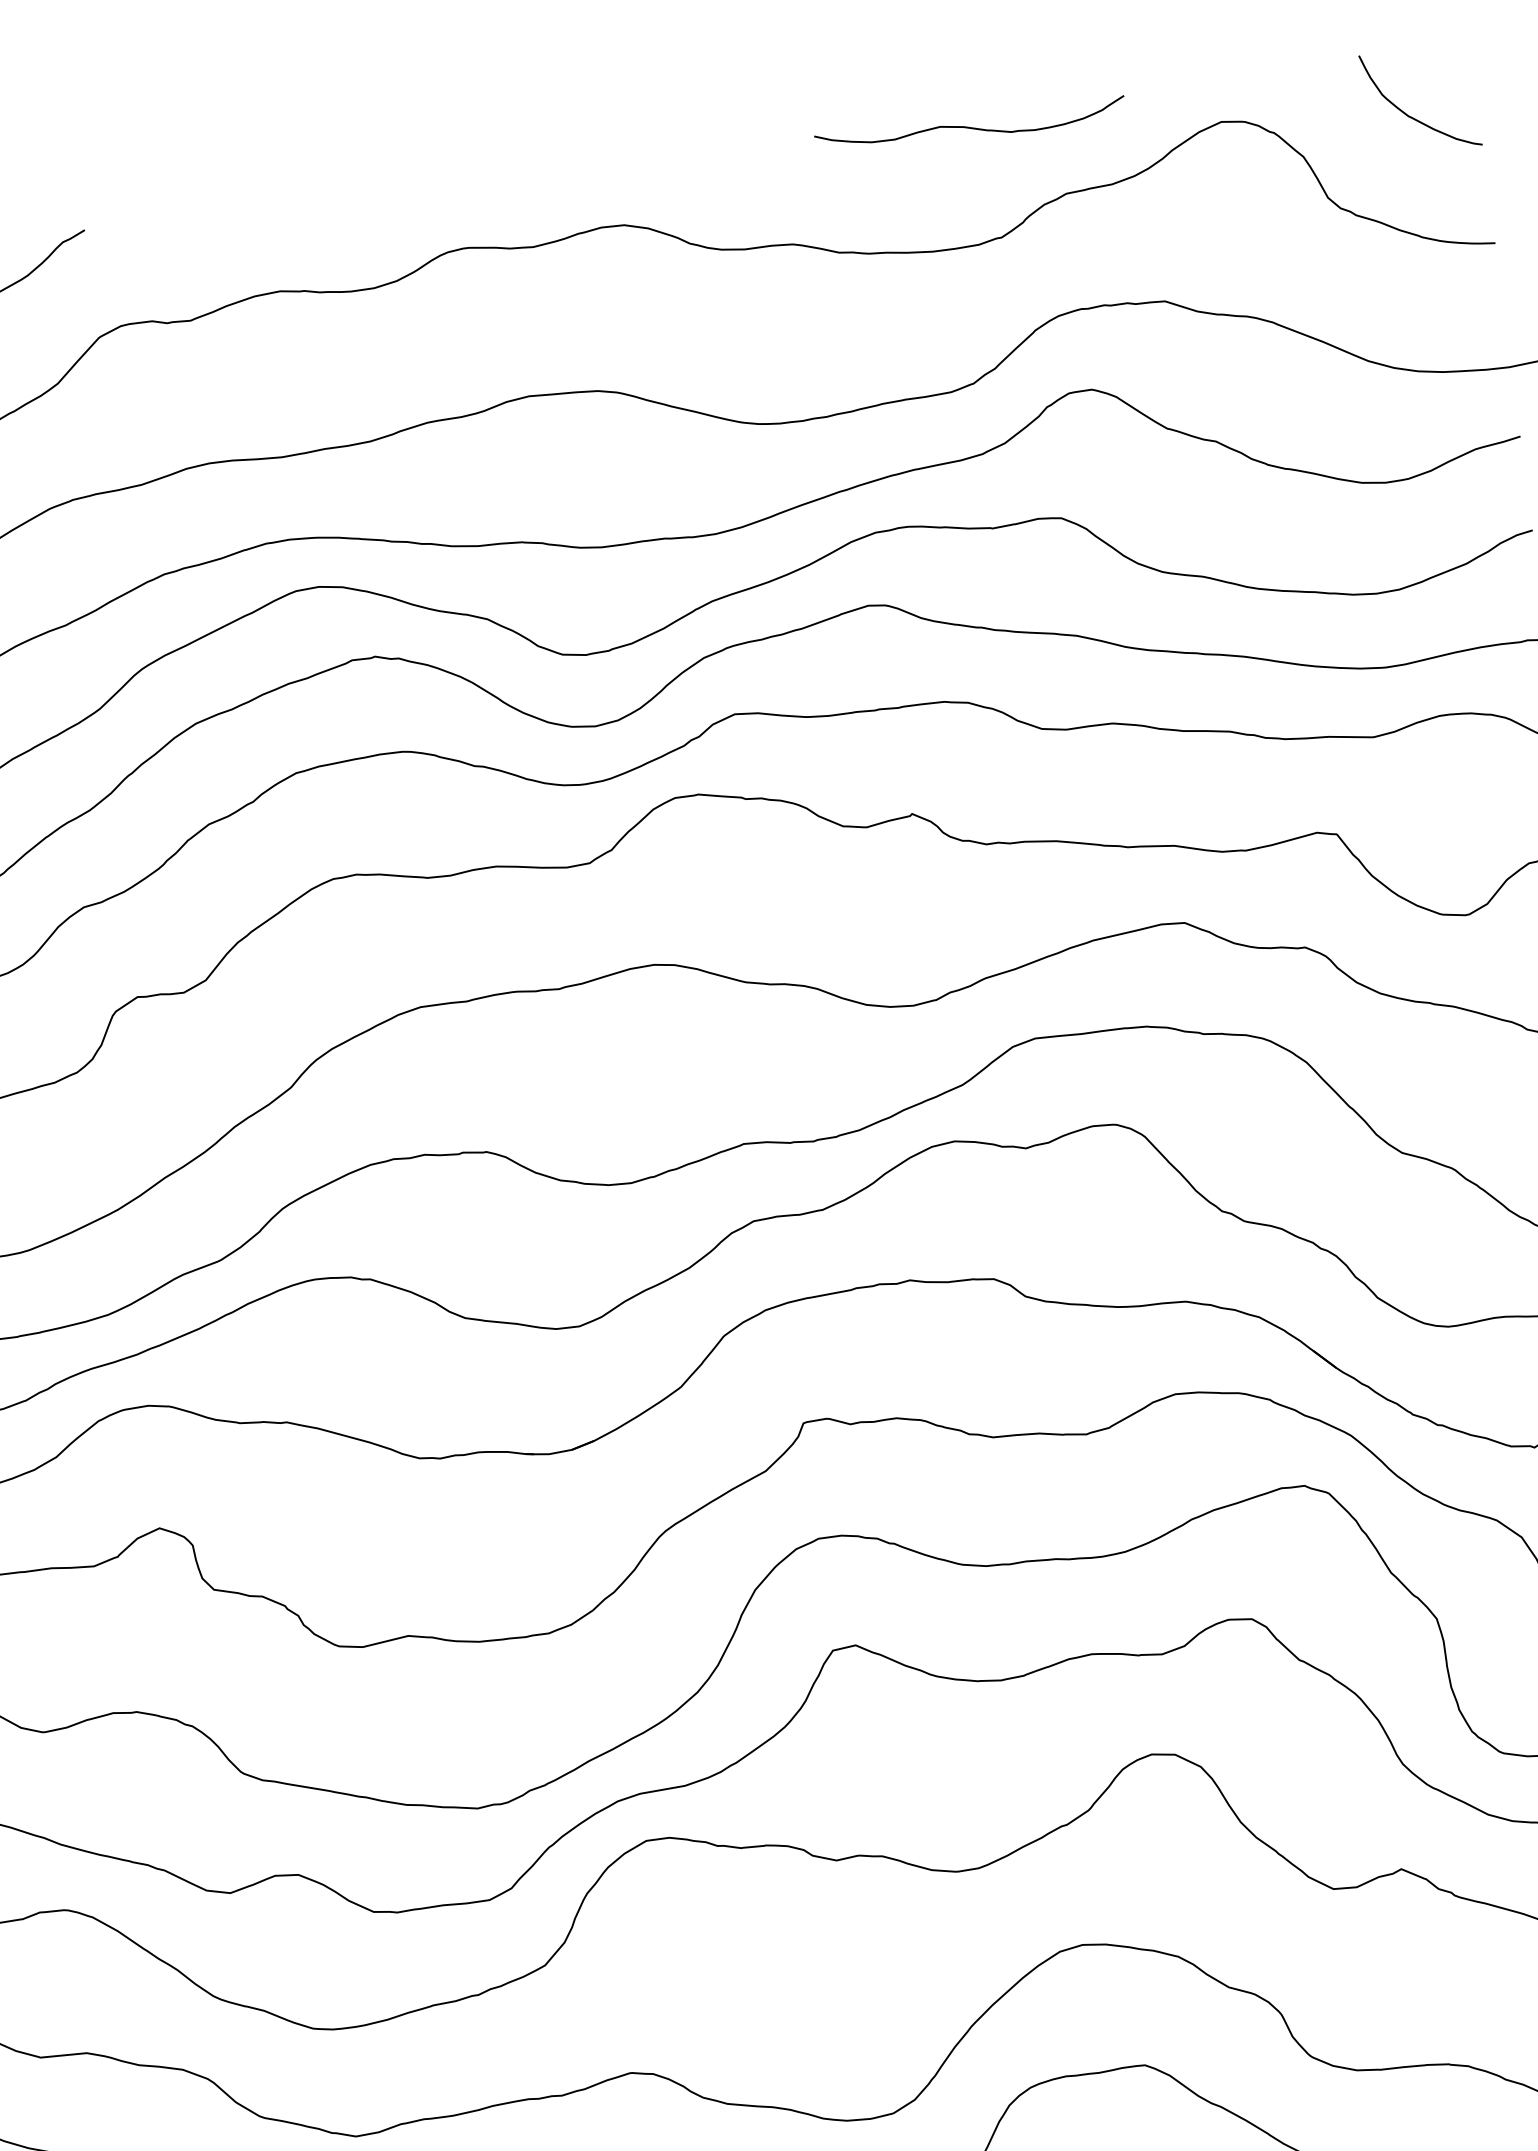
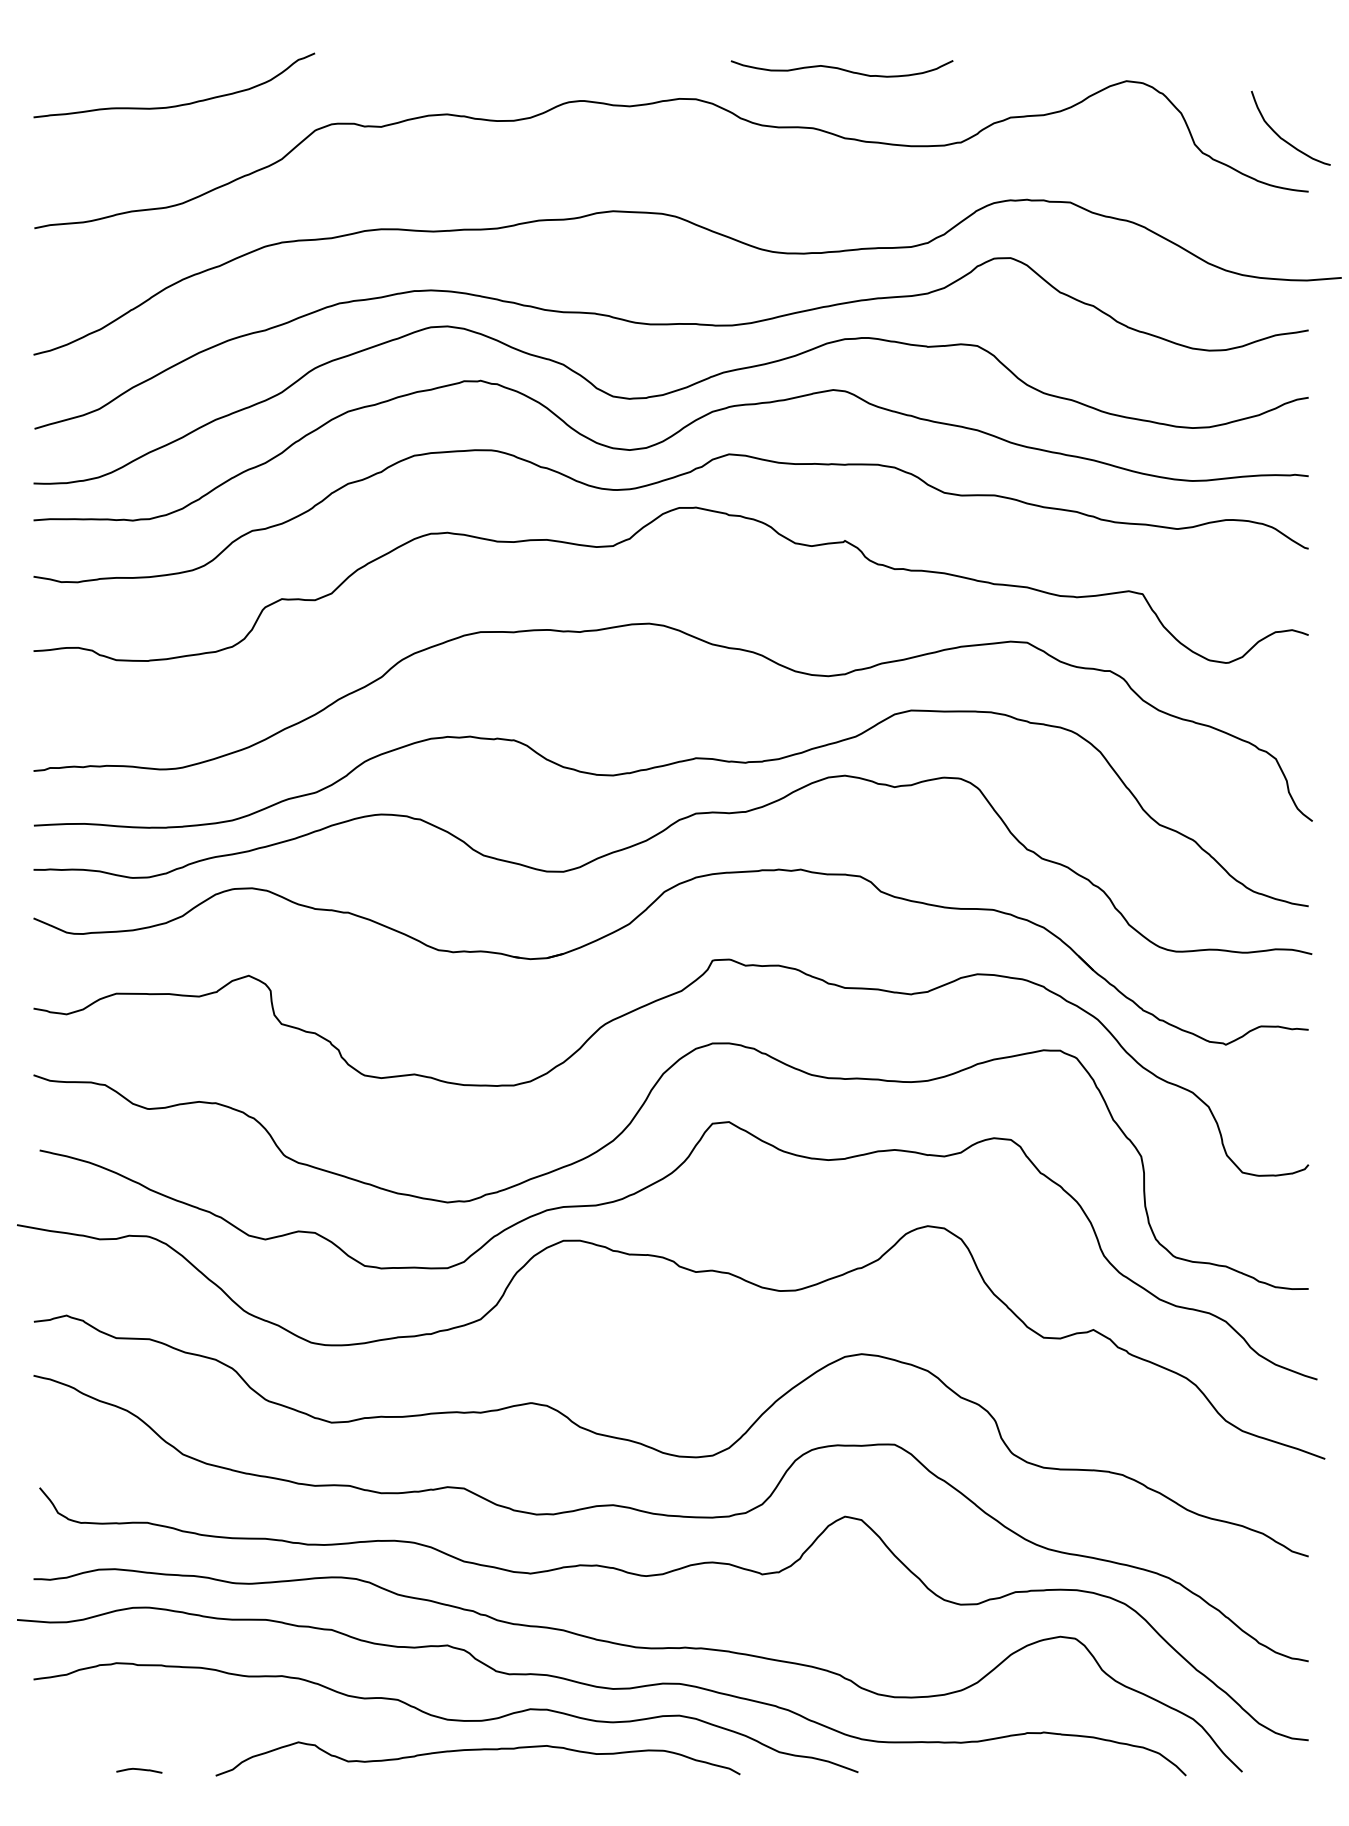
curve: (1412, 116) -> (1283, 138), moved
curve: (969, 126) -> (841, 68), moved

